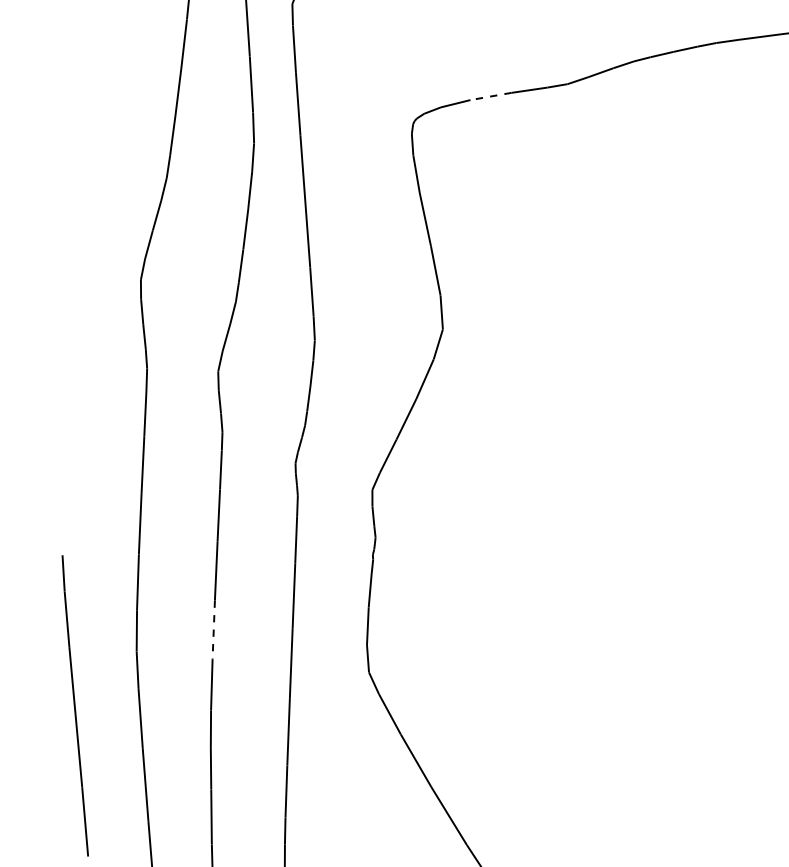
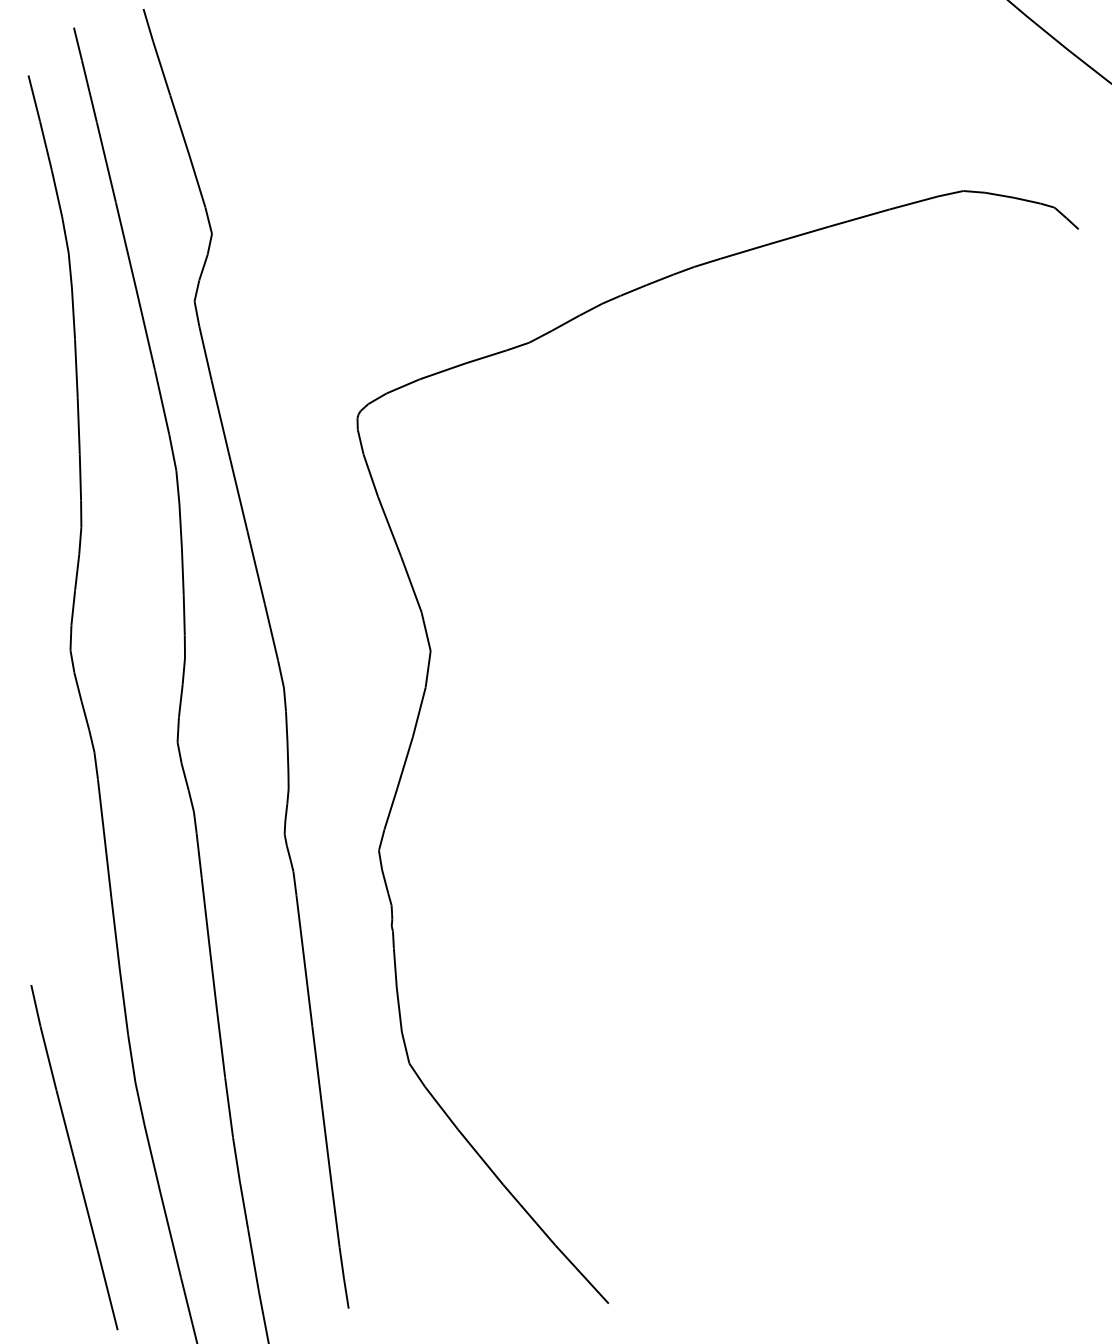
line: (490, 96) -> (442, 371), dashed -> solid
line: (214, 630) -> (221, 1043), dashed -> solid

